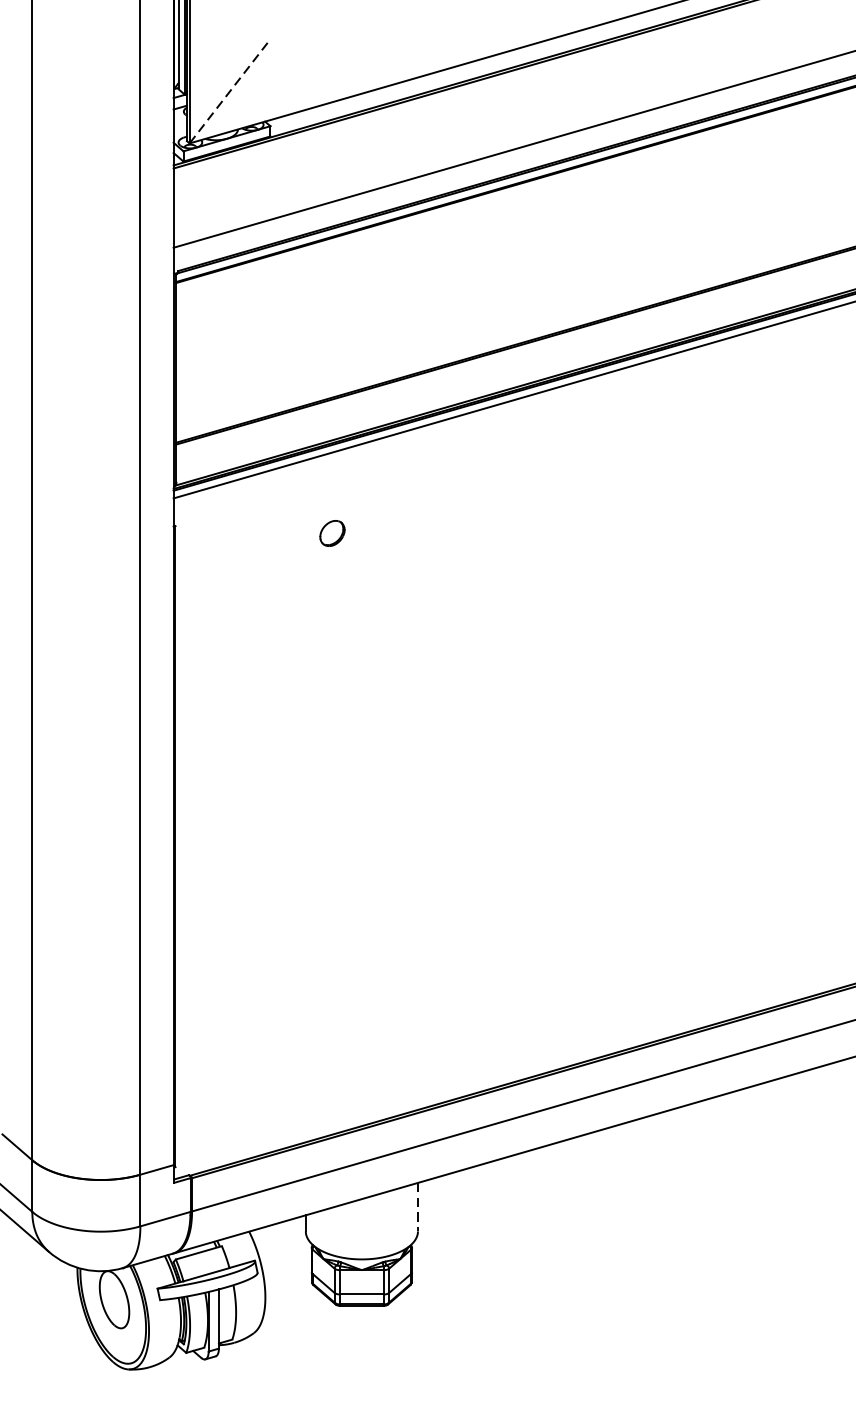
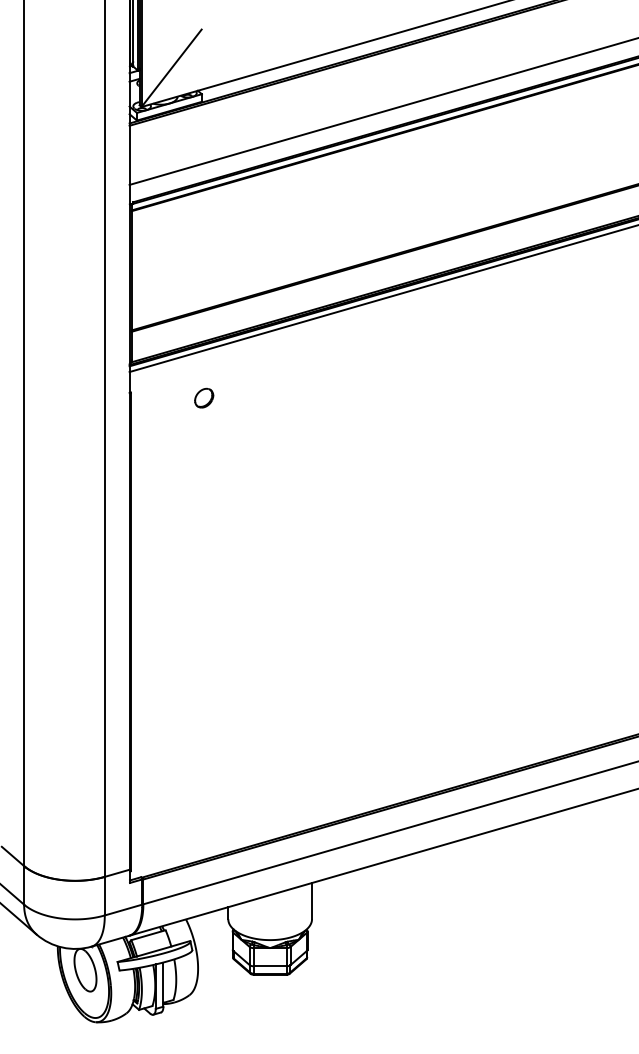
line: (229, 90) -> (171, 67), dashed -> solid
part: (332, 532) -> (204, 397), moved
line: (418, 1207) -> (312, 901), dashed -> solid

